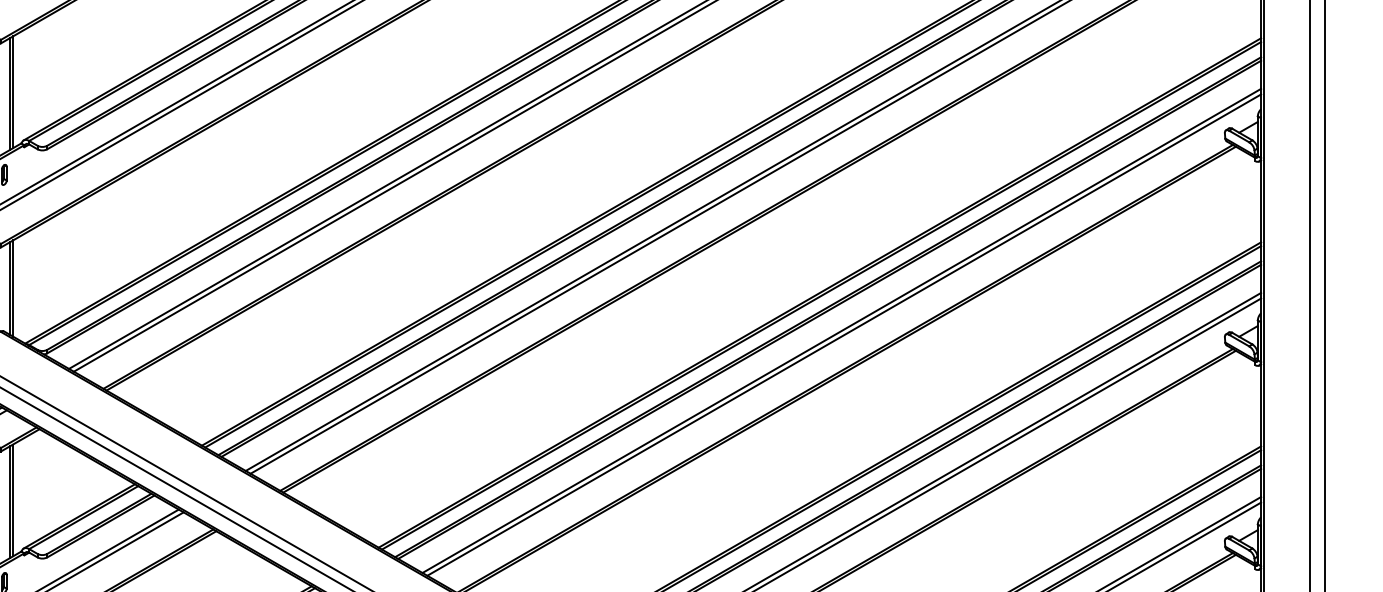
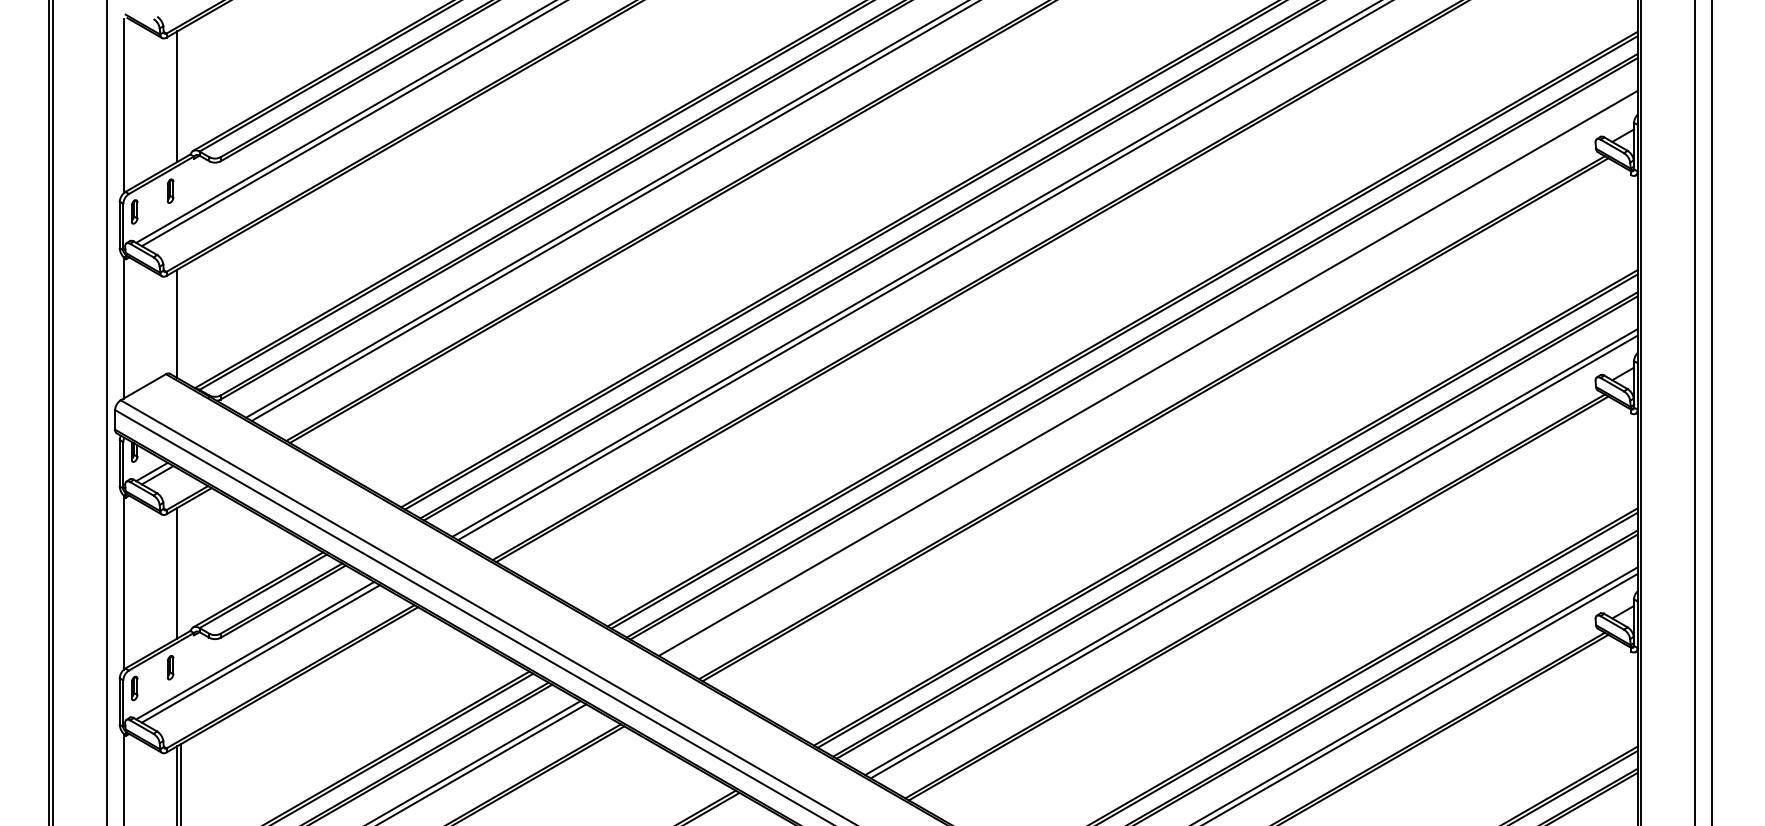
line: (12, 92) -> (180, 94), removed
line: (12, 288) -> (180, 323), removed
line: (843, 335) -> (1150, 378), removed
line: (12, 499) -> (180, 570), removed

